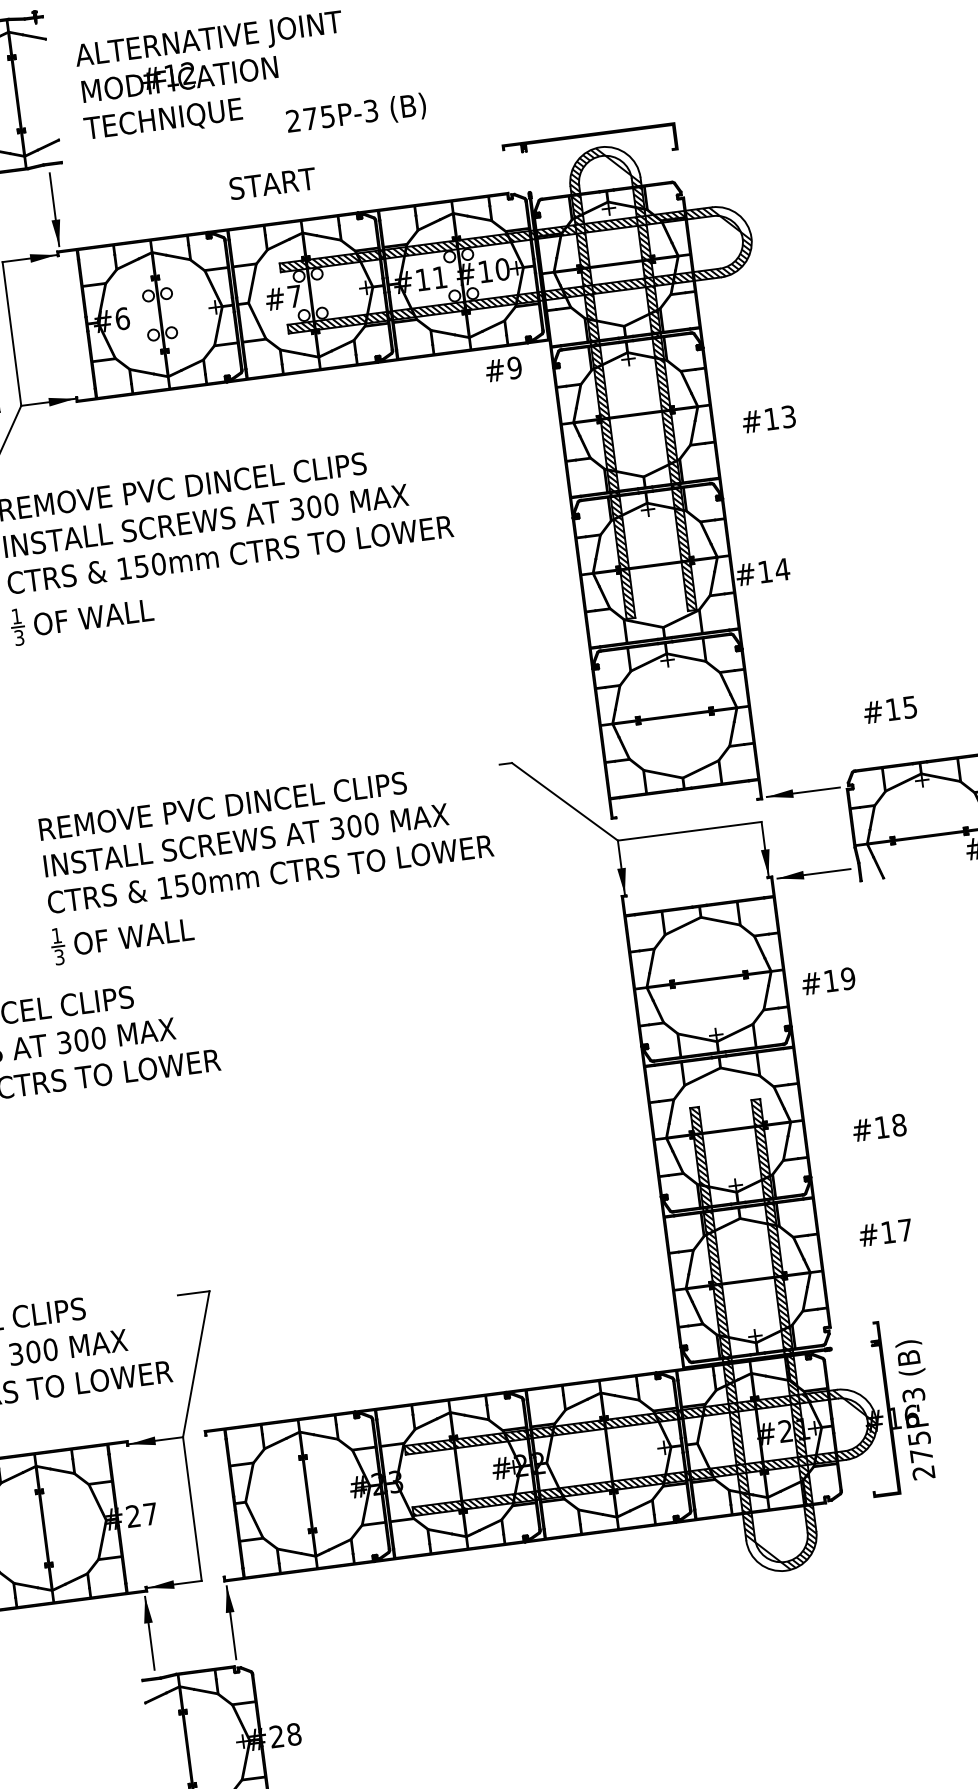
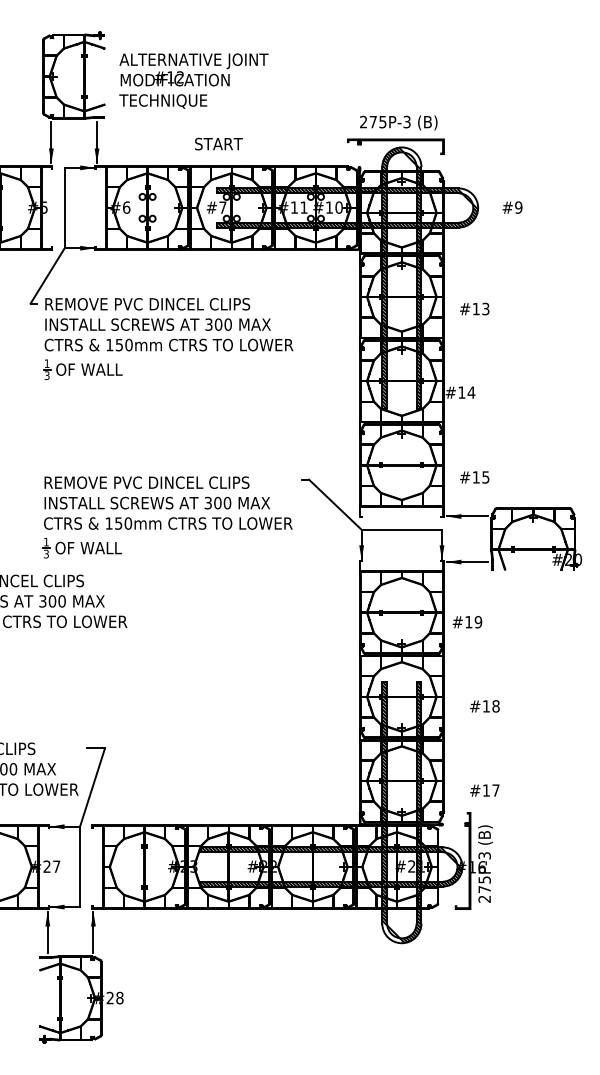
text: (355, 113) -> (398, 122), moved
text: (503, 369) -> (512, 207), moved
text: (889, 710) -> (474, 477), moved
text: (884, 1232) -> (484, 790), moved

